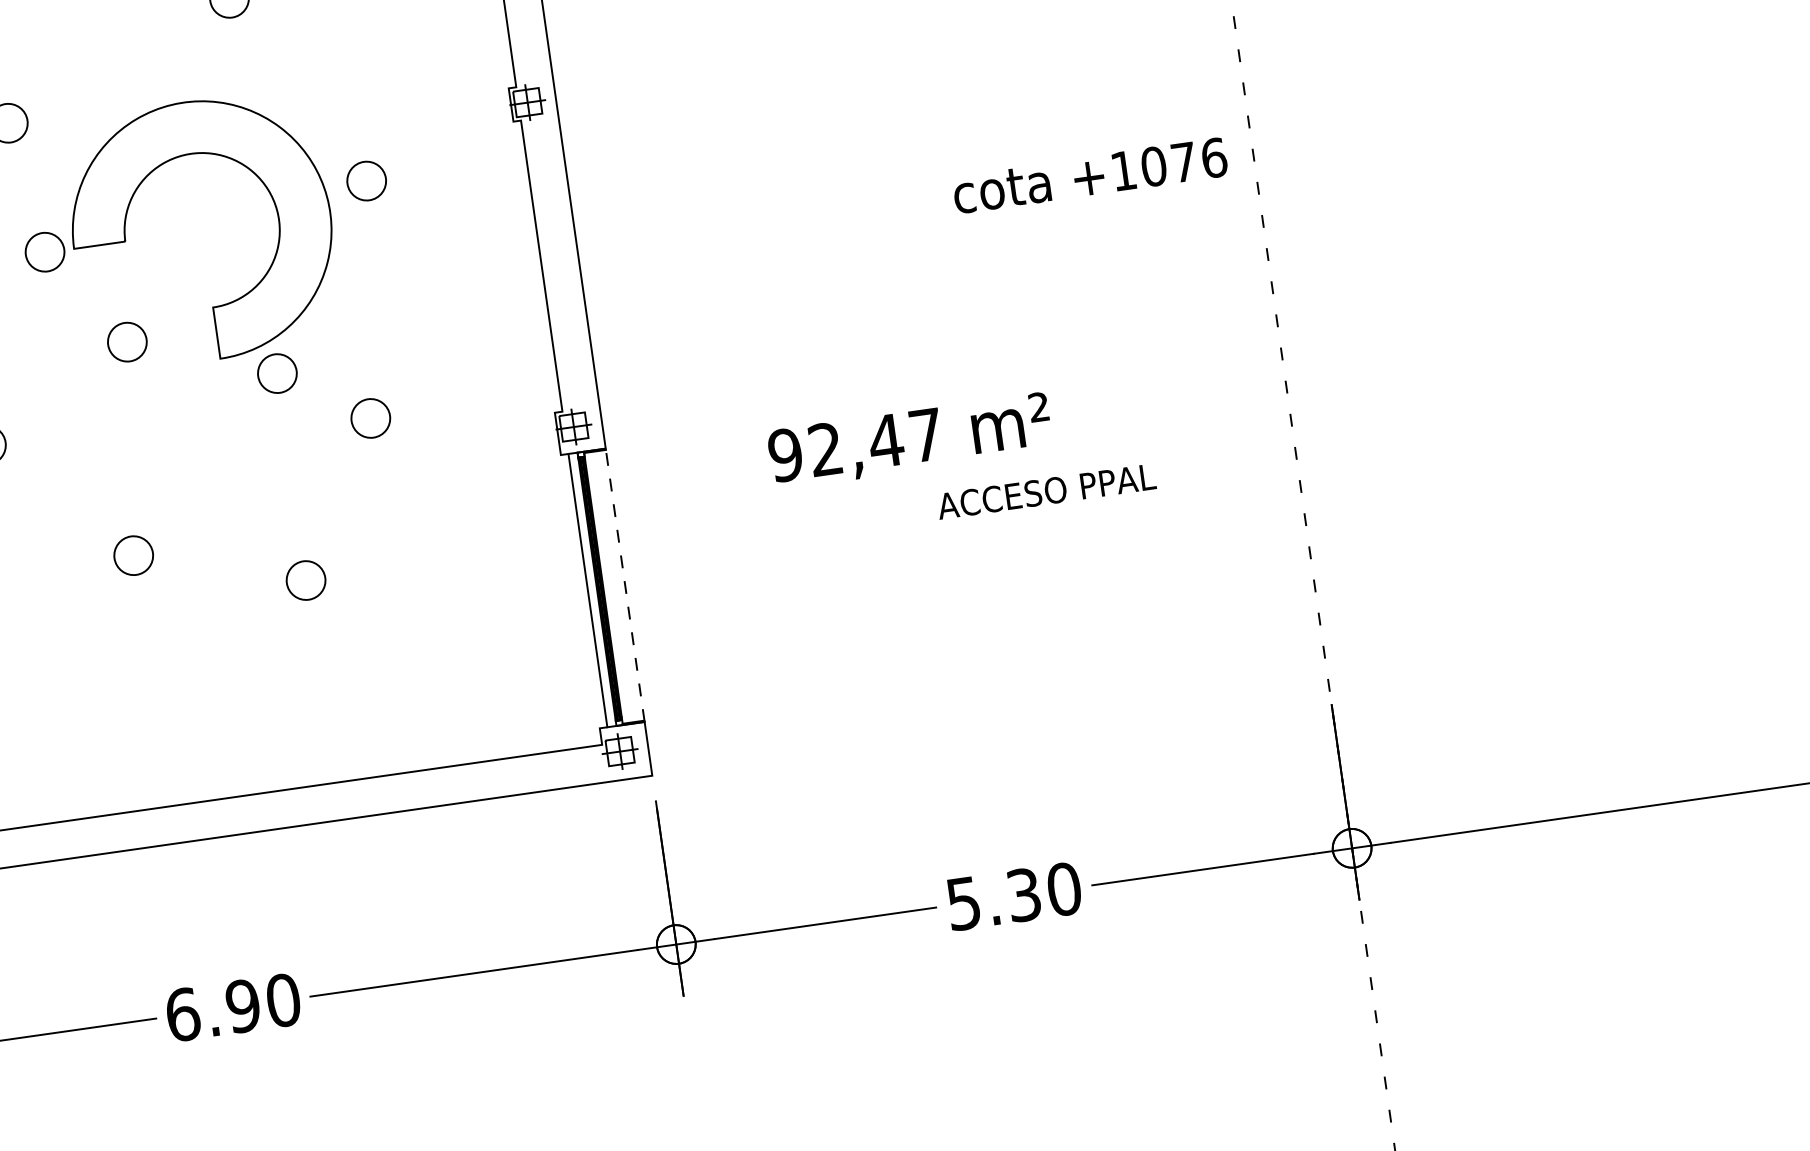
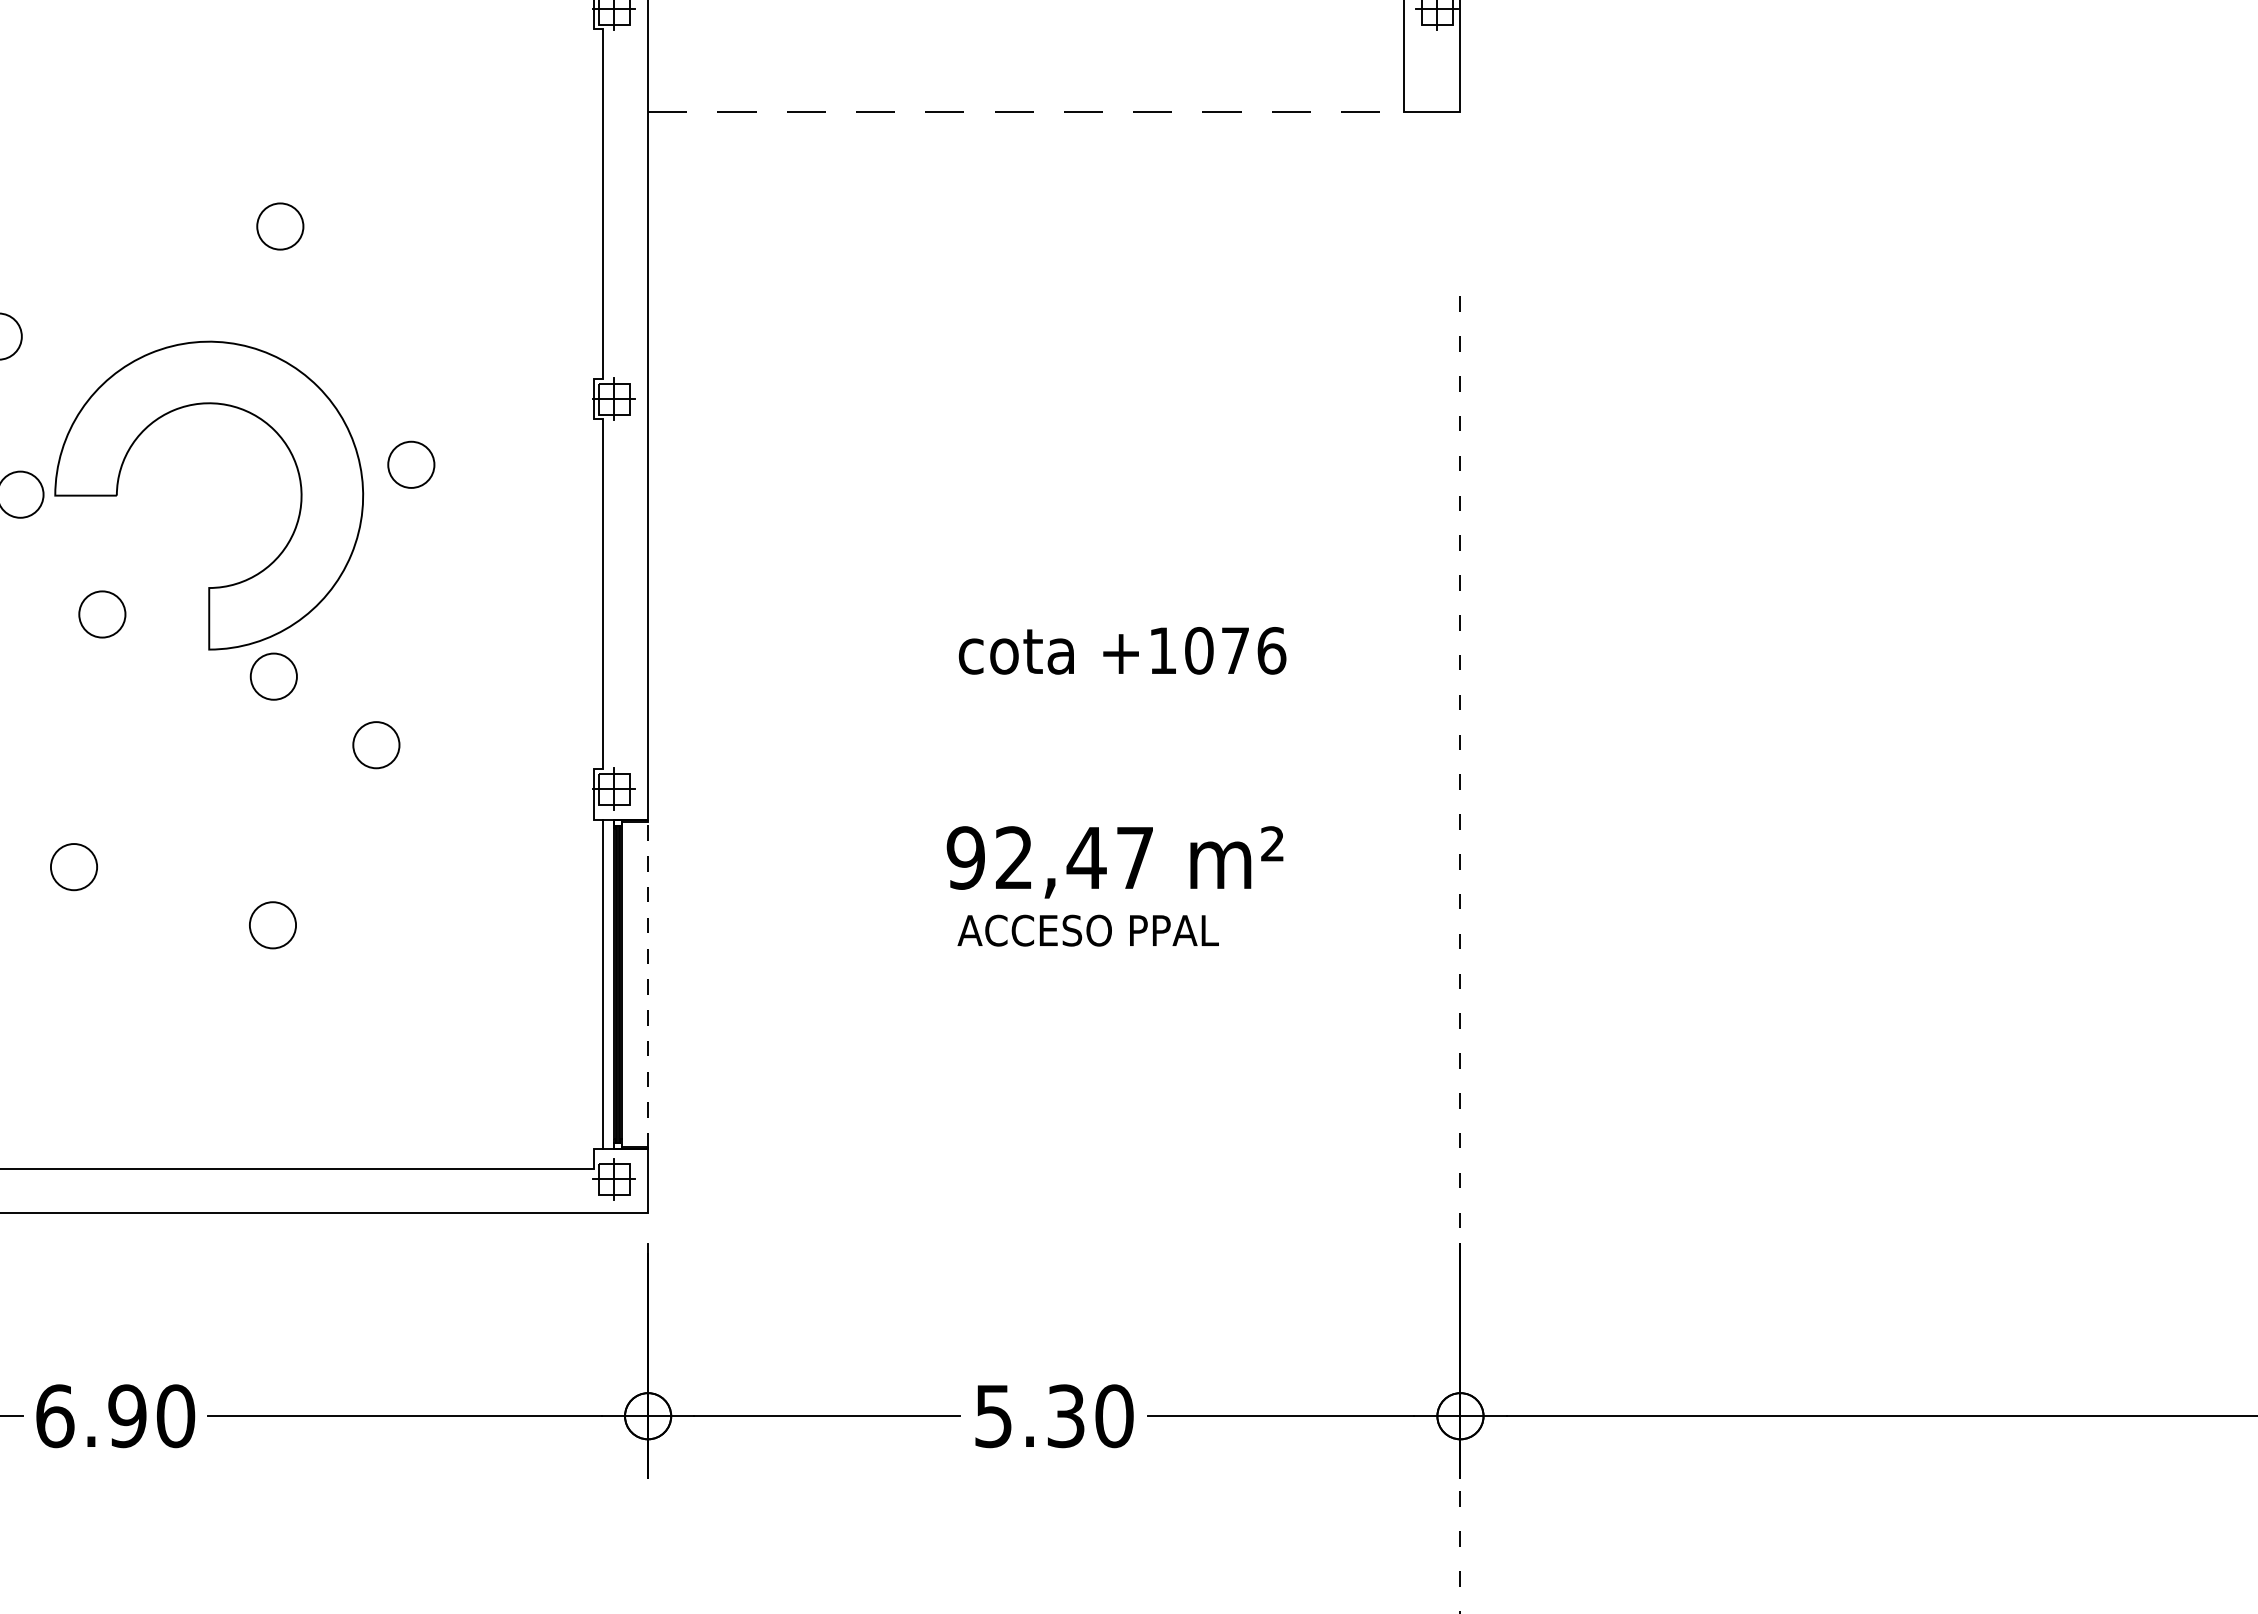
text: (1090, 175) -> (1122, 650), moved
text: (909, 441) -> (1114, 862), moved
text: (1045, 491) -> (1087, 930), moved

